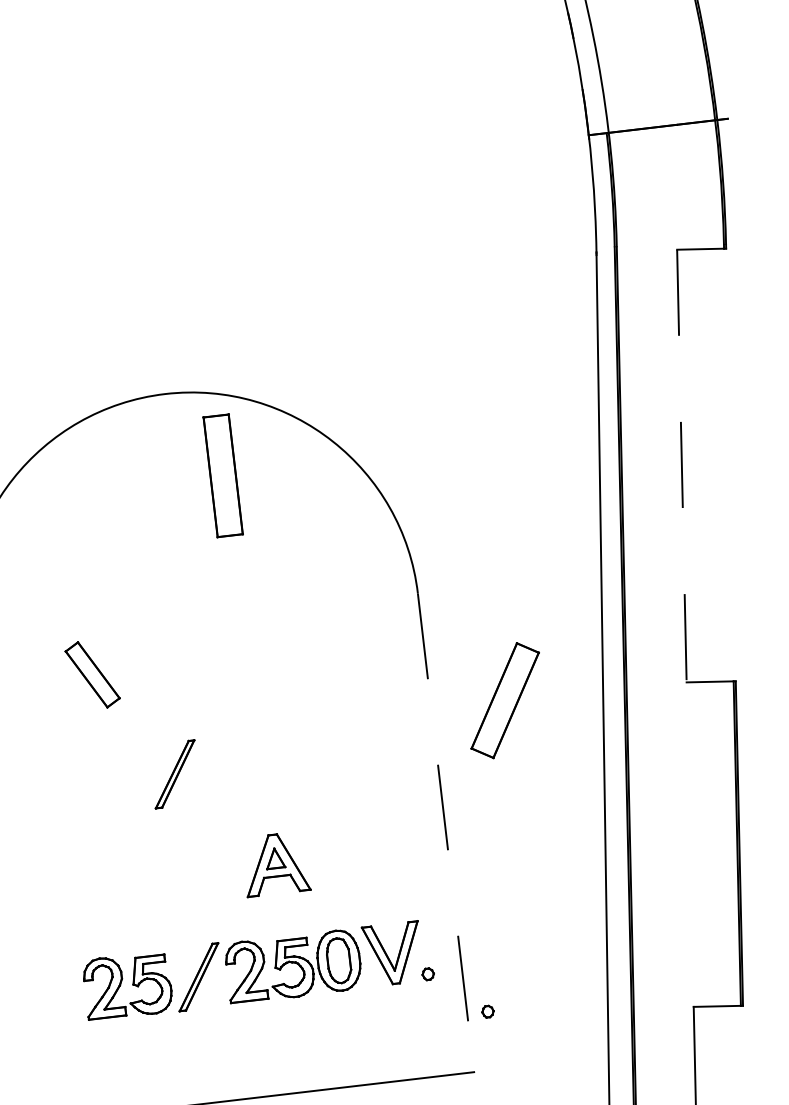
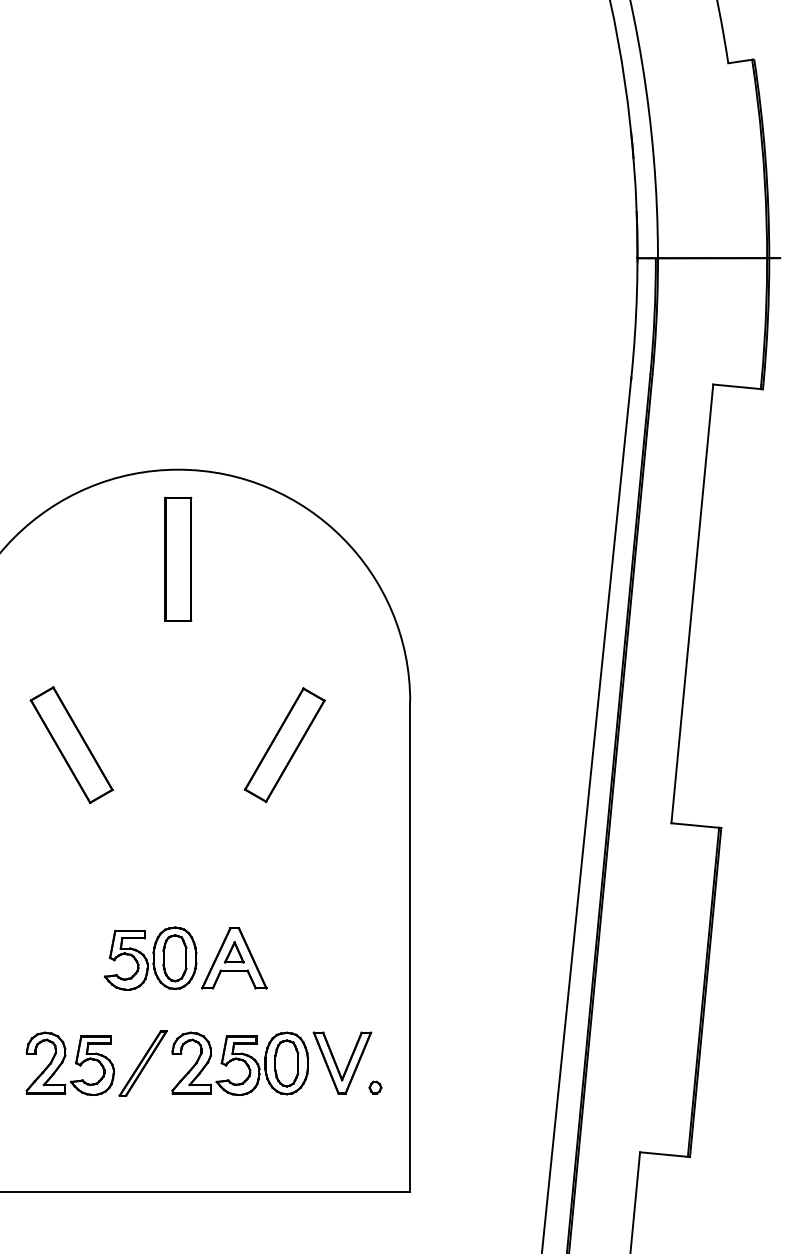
line: (682, 466) -> (692, 604), dashed -> solid
part: (223, 475) -> (178, 558), moved
part: (92, 674) -> (71, 744), size x1.67
part: (504, 700) -> (284, 744), moved
part: (174, 774) -> (142, 855), removed
line: (446, 833) -> (410, 947), dashed -> solid
part: (194, 873) -> (150, 958), added
part: (488, 1011) -> (431, 1132), removed

